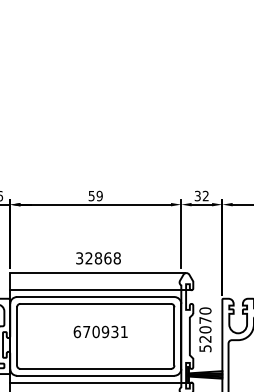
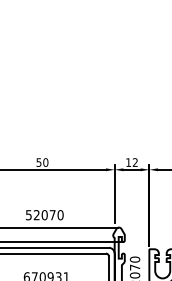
text: (197, 195) -> (128, 162), 32 -> 12
text: (99, 196) -> (45, 162), 59 -> 50
text: (98, 258) -> (44, 215), 32868 -> 52070

